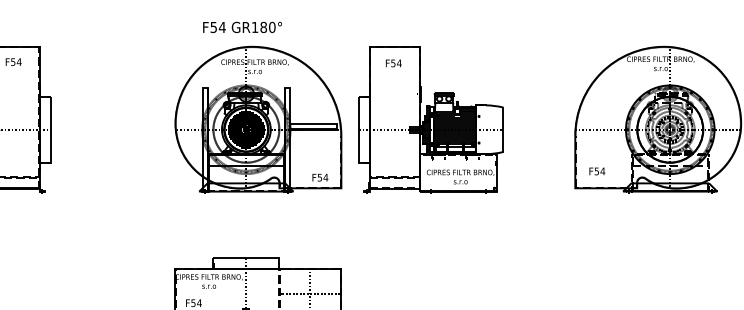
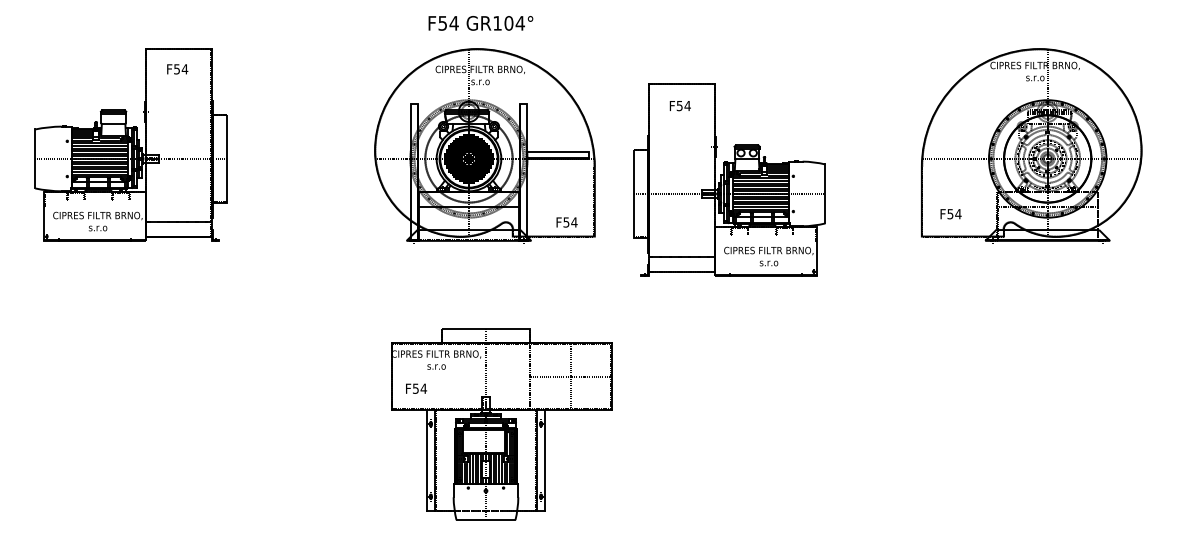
text: (267, 27) -> (514, 23), GR180° -> GR104°
part: (430, 118) -> (729, 179), moved
part: (258, 119) -> (484, 145), moved

